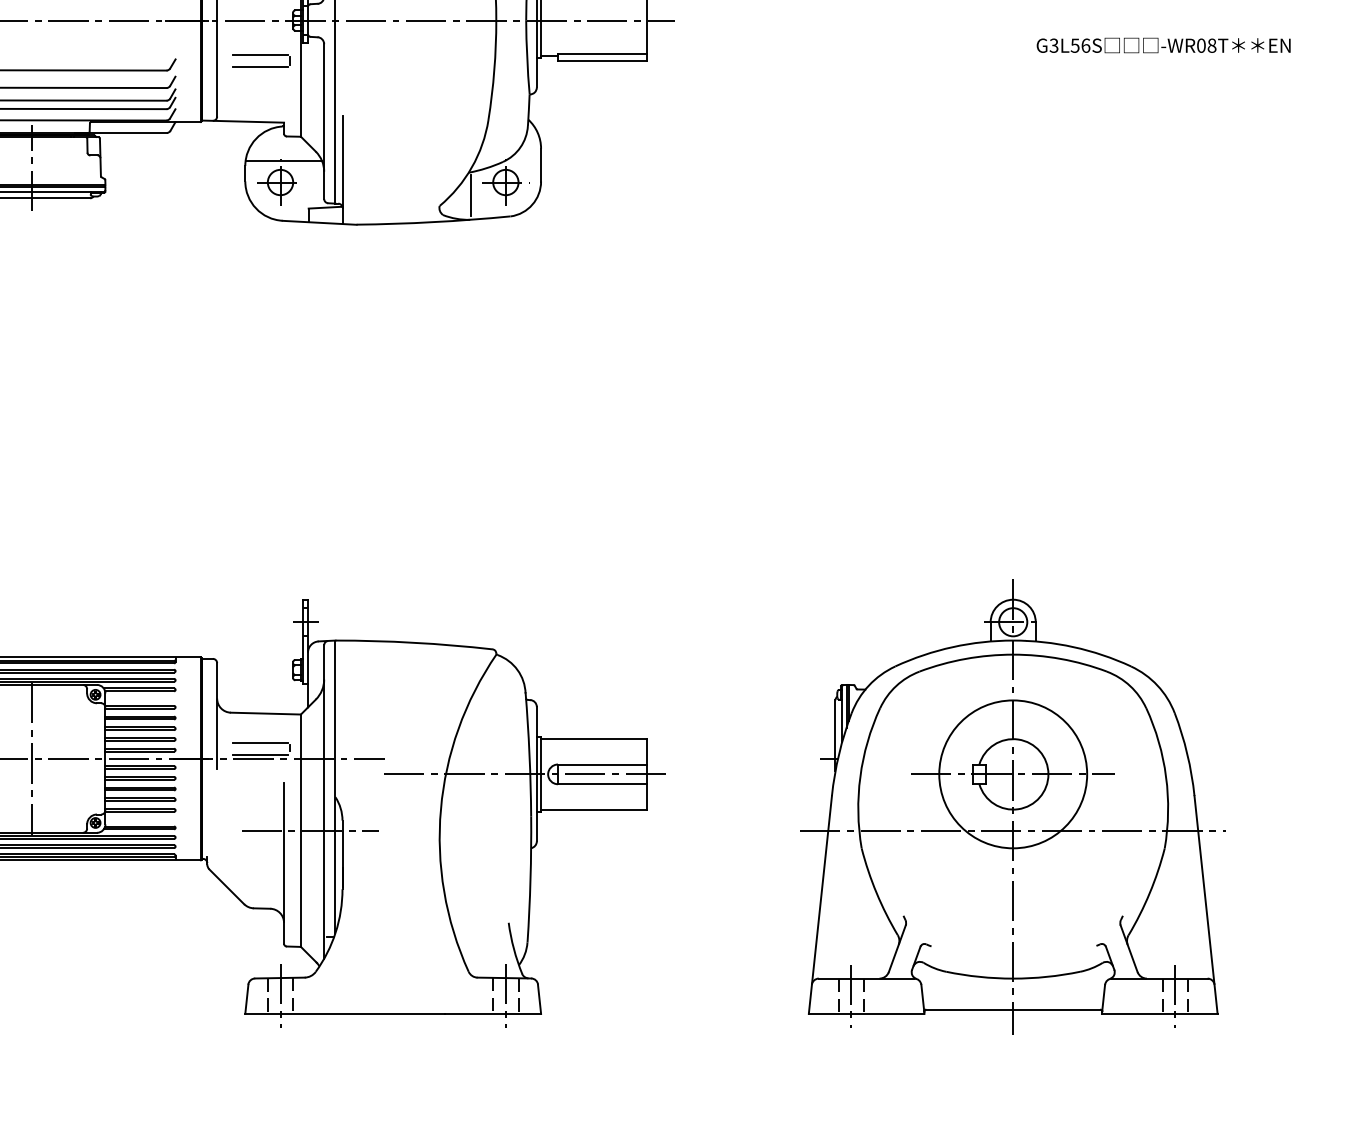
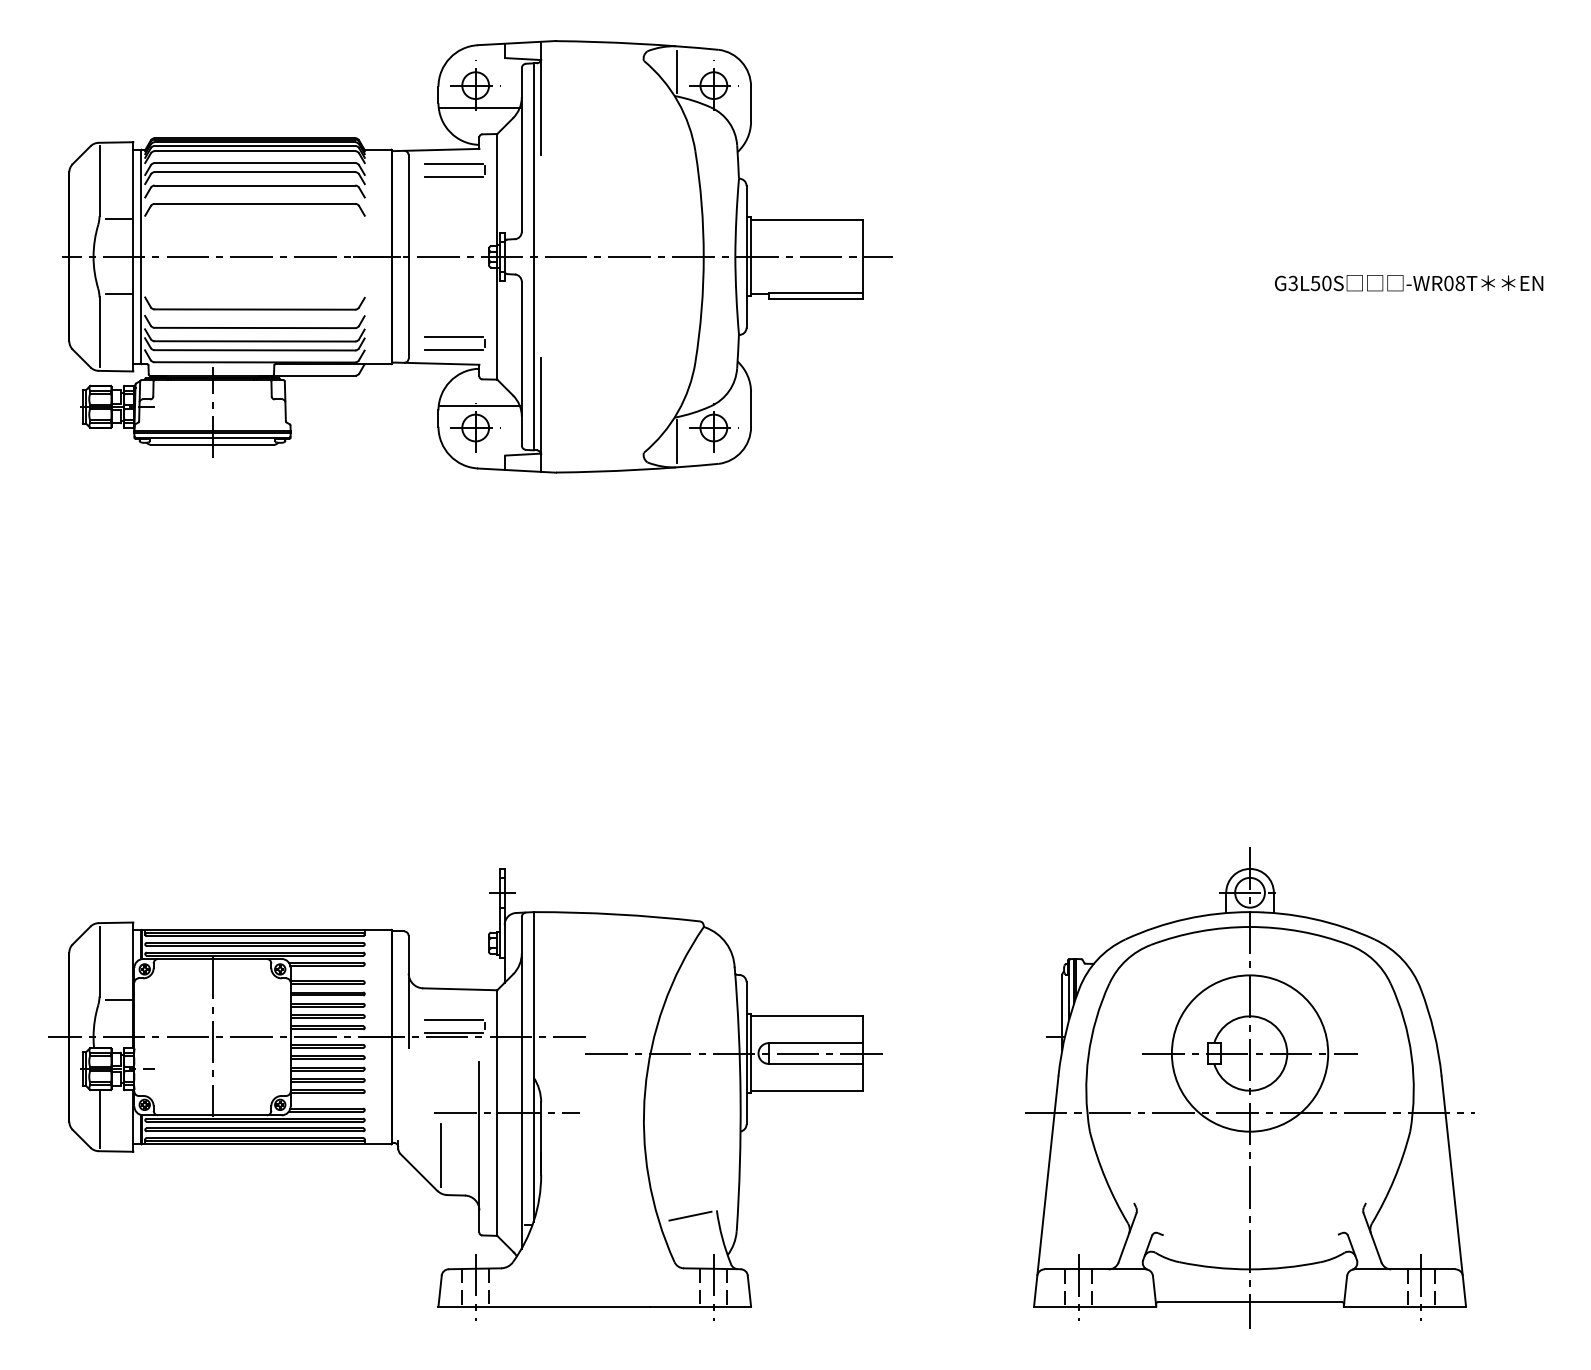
text: (1085, 44) -> (1326, 282), G3L56S -> G3L50S
part: (260, 60) -> (454, 343), moved
line: (248, 870) -> (441, 1155), added
line: (483, 927) -> (690, 1215), added

